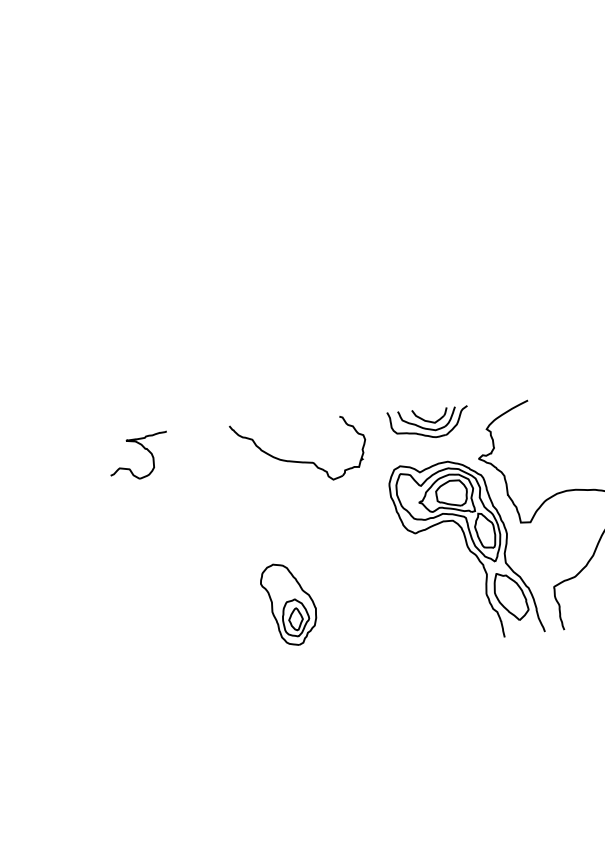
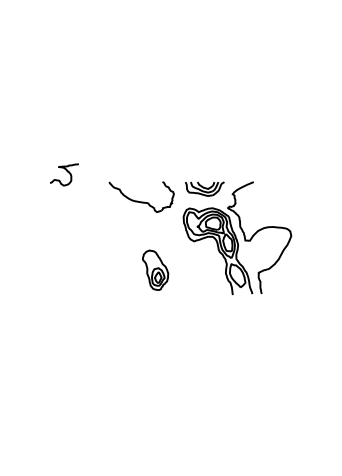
part: (138, 455) -> (64, 174), moved
part: (288, 602) -> (155, 269), moved

